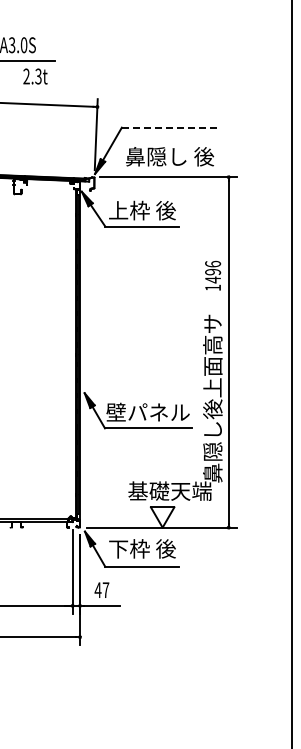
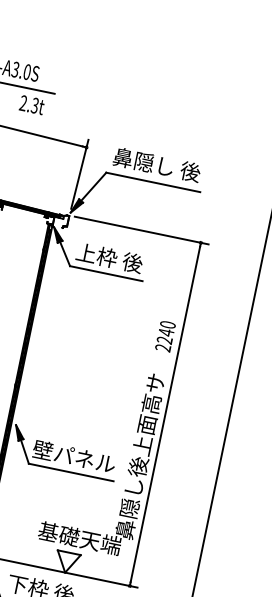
line: (169, 127) -> (153, 182), dashed -> solid
text: (170, 156) -> (157, 164), moved
text: (213, 275) -> (166, 336), 1496 -> 2240

